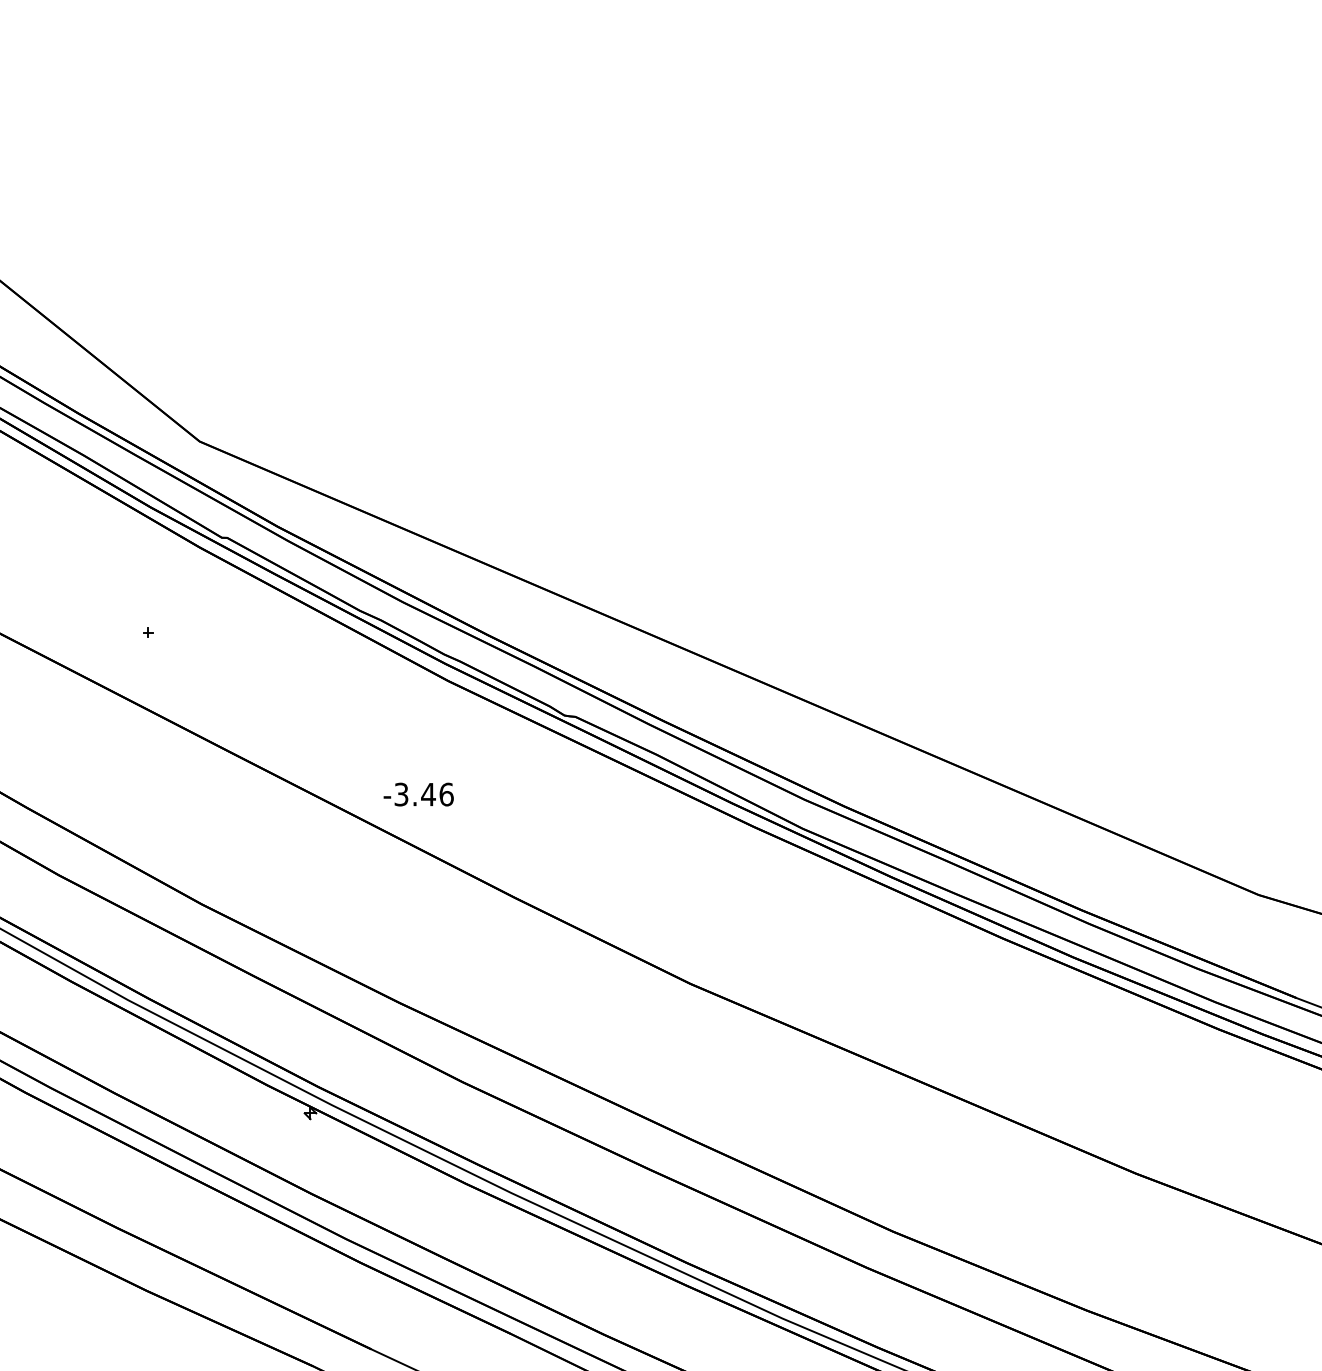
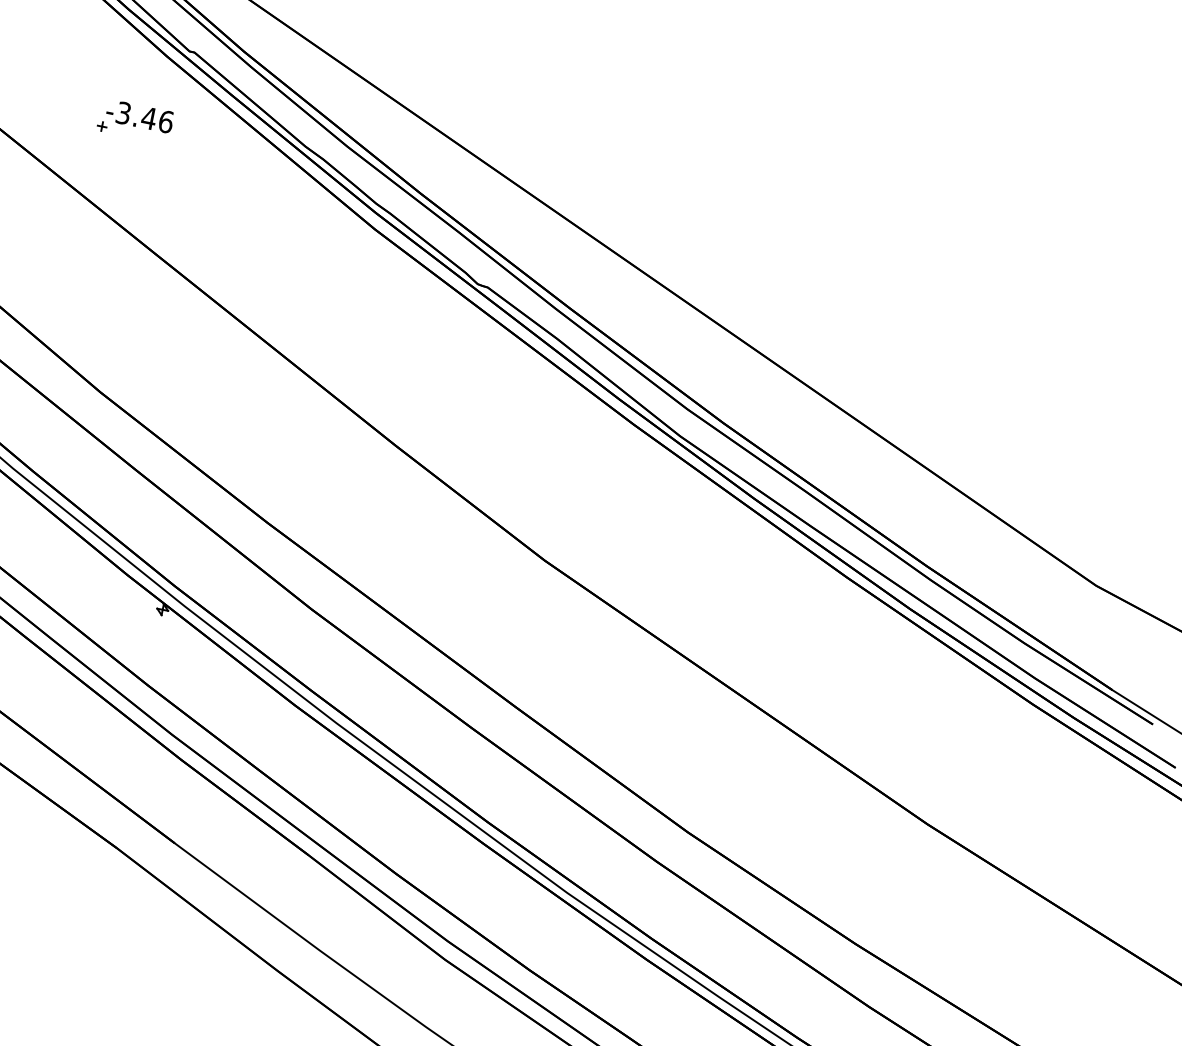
text: (418, 794) -> (139, 116), moved

